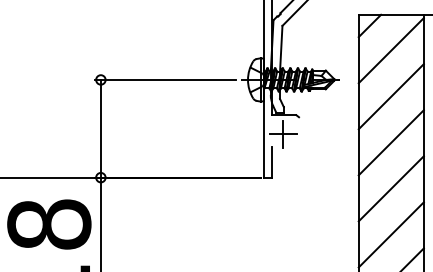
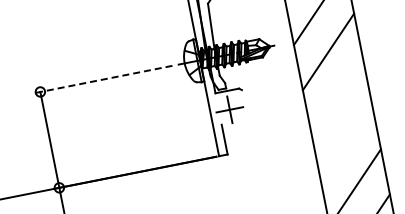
line: (164, 79) -> (102, 79), solid -> dashed
line: (390, 142) -> (336, 97), removed
line: (390, 188) -> (345, 142), removed

